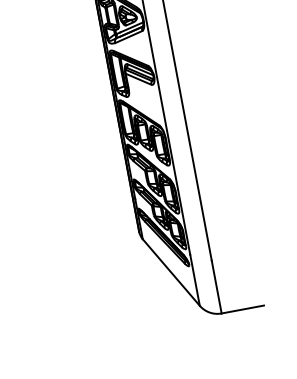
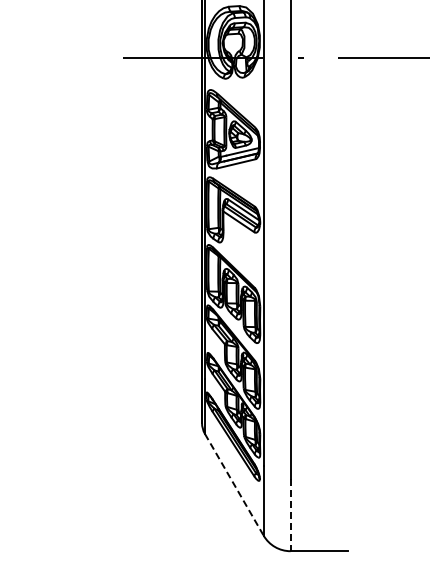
line: (171, 272) -> (234, 484), solid -> dashed
line: (216, 287) -> (290, 515), solid -> dashed

